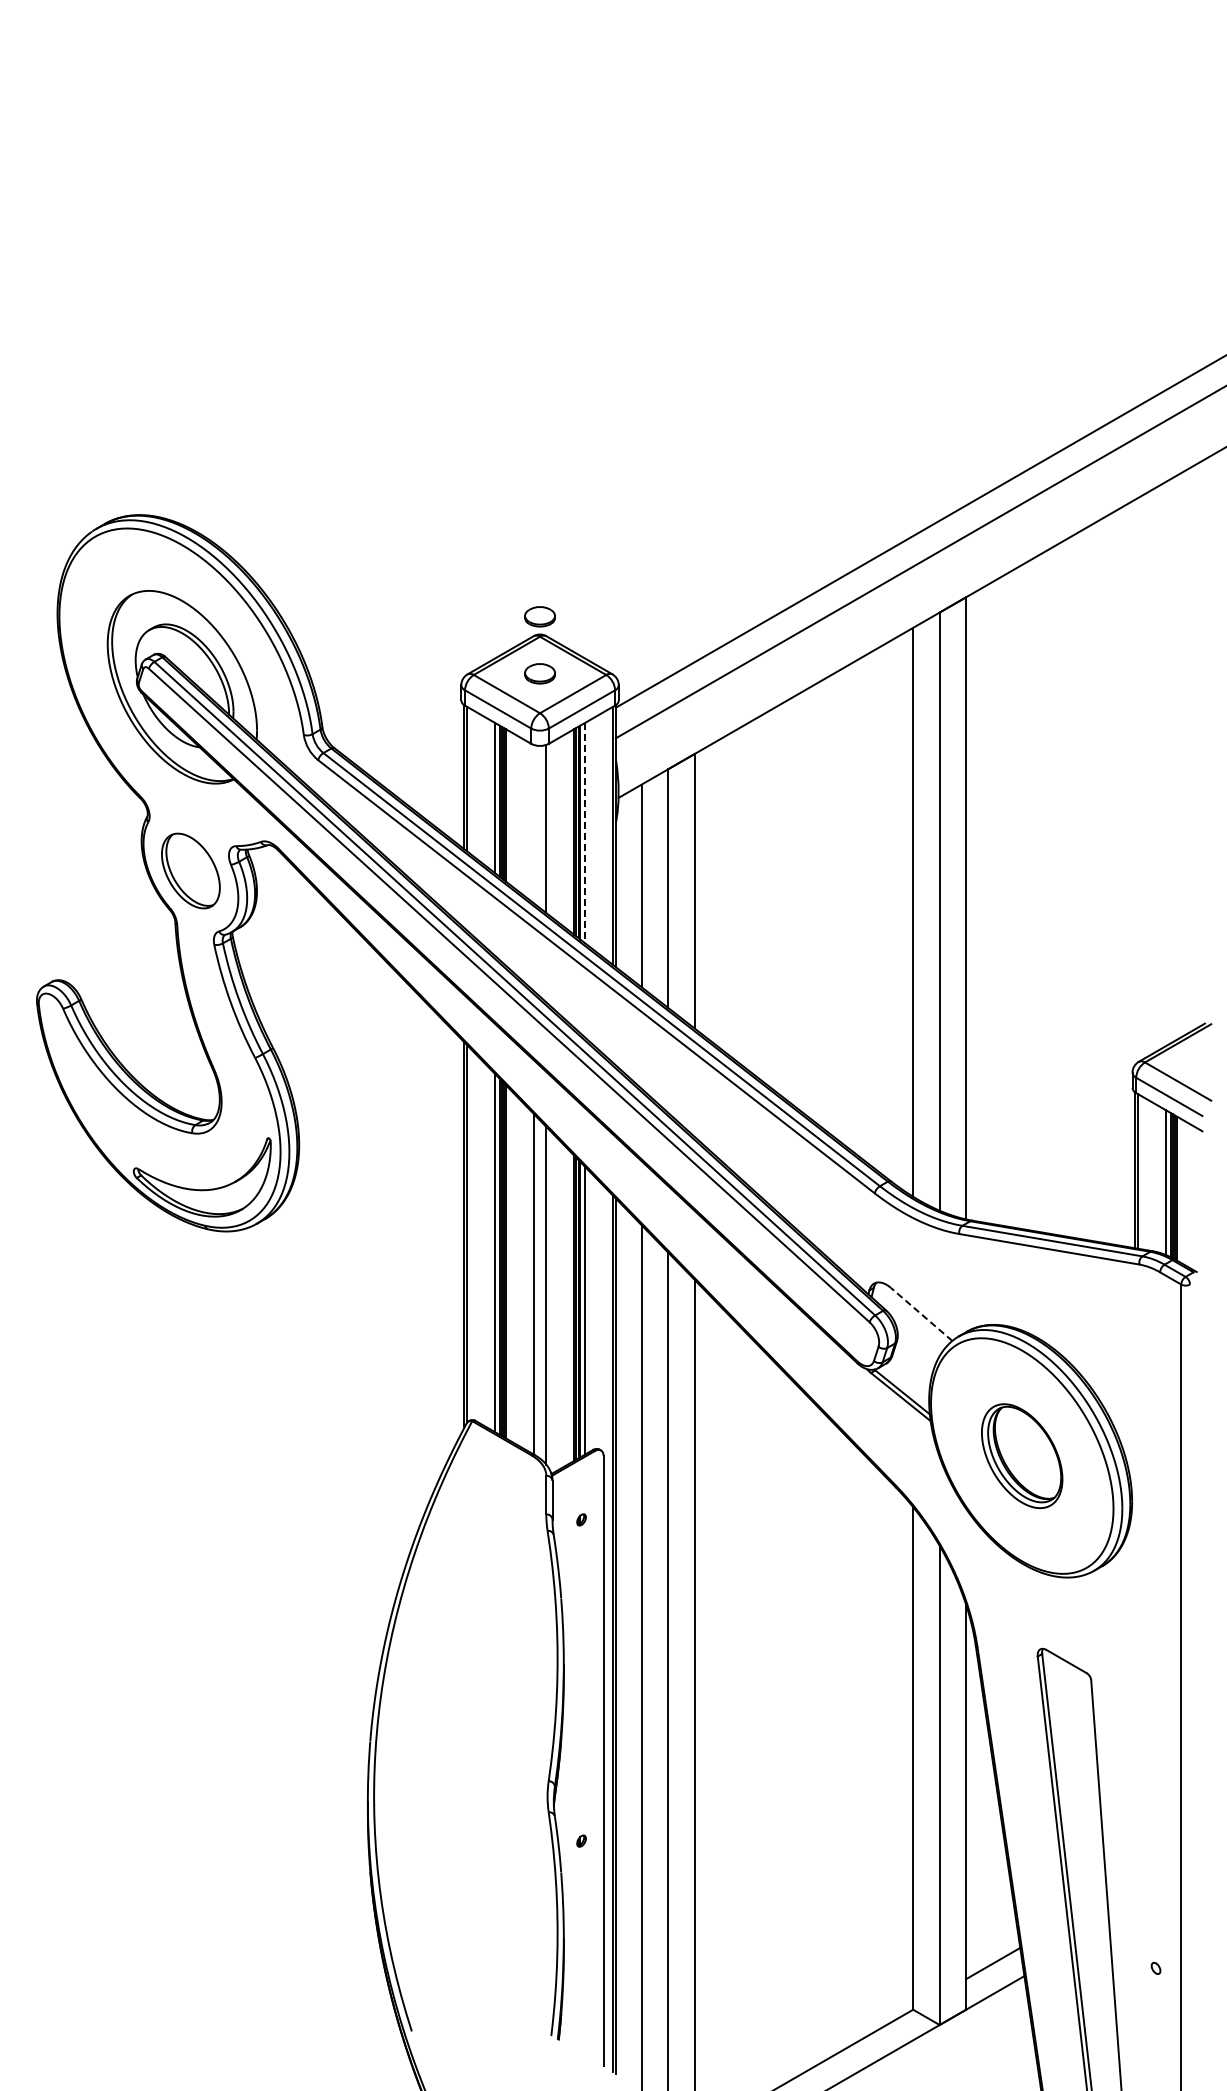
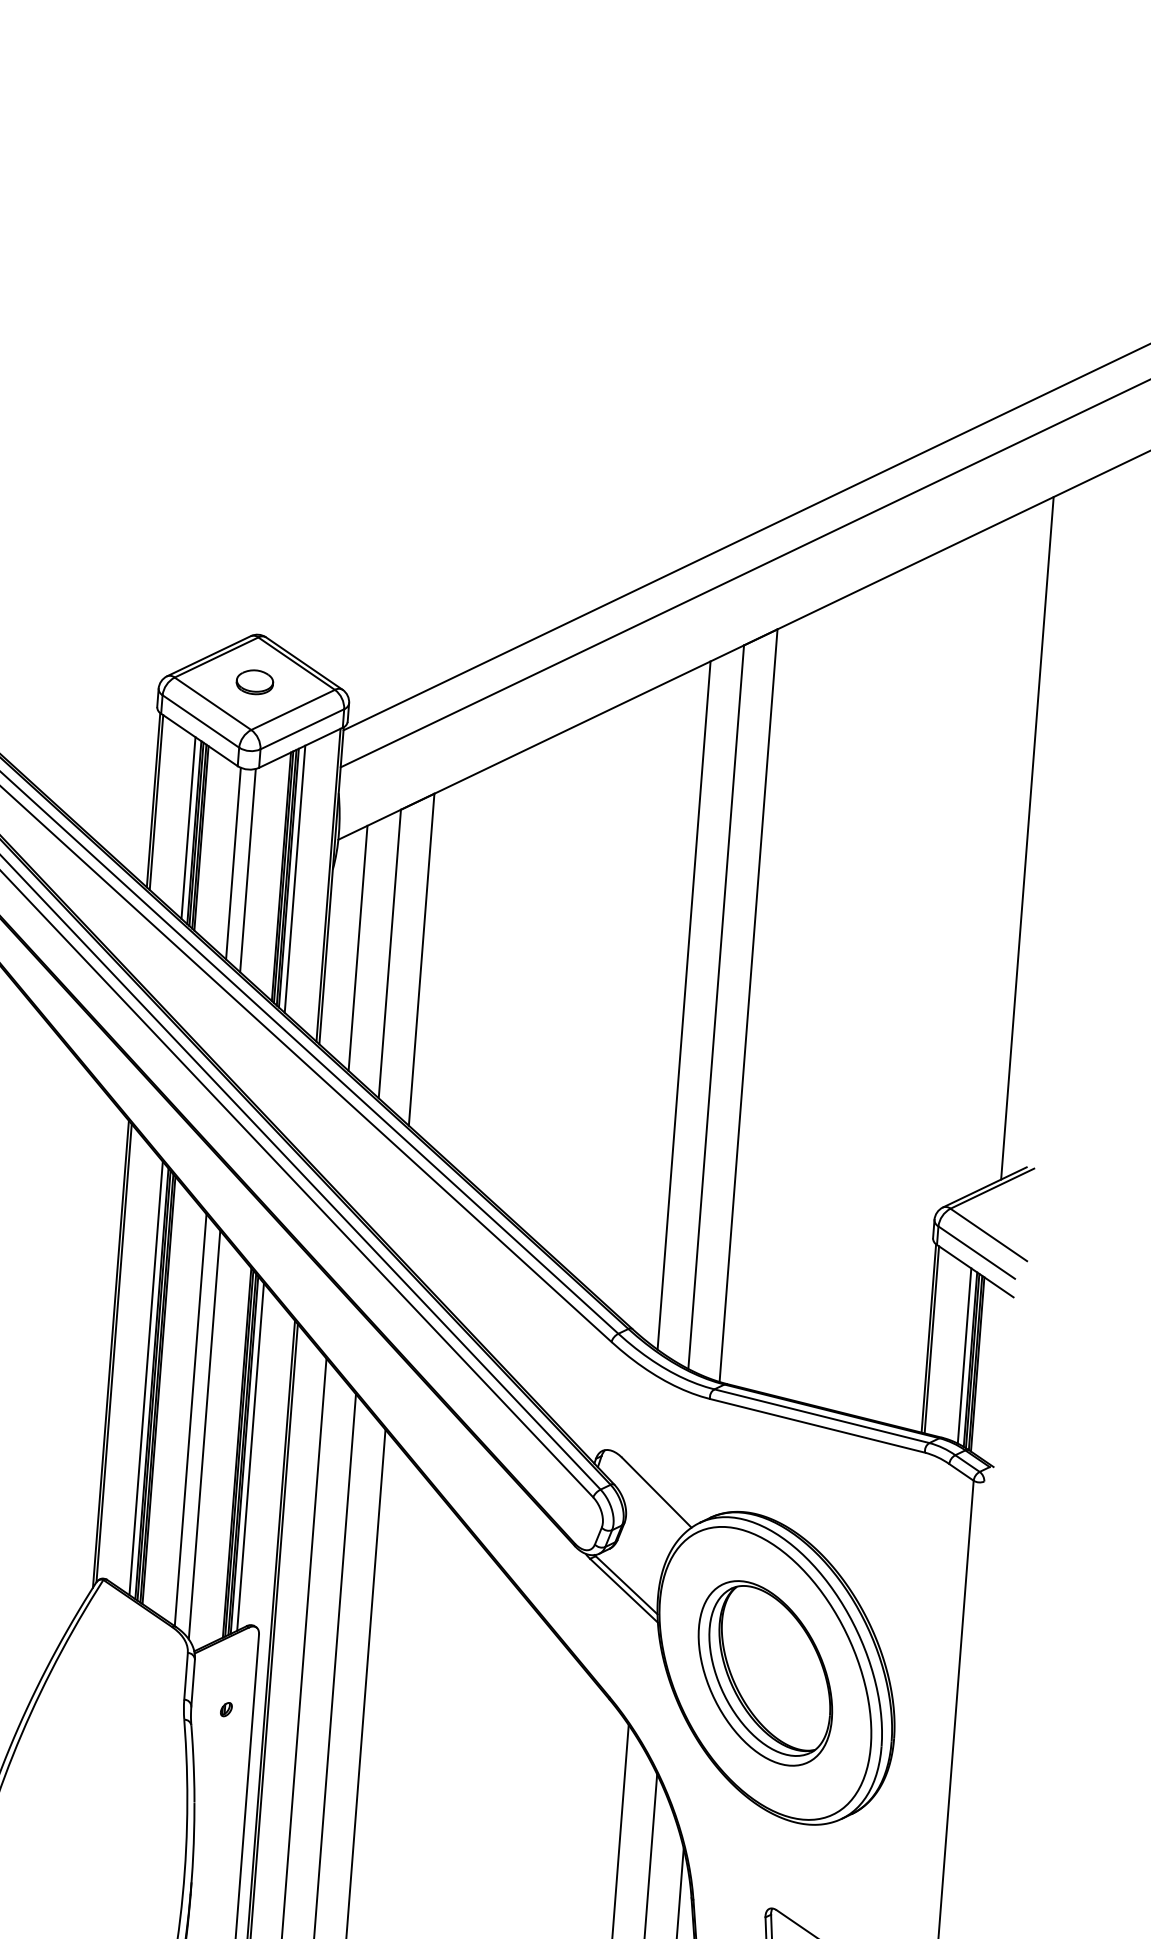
part: (539, 616) -> (259, 612), removed
line: (1184, 753) -> (1027, 838), added
line: (533, 823) -> (233, 862), added
line: (585, 833) -> (295, 879), dashed -> solid
line: (921, 1314) -> (656, 1492), dashed -> solid
part: (1021, 1456) -> (764, 1673), size x1.43

